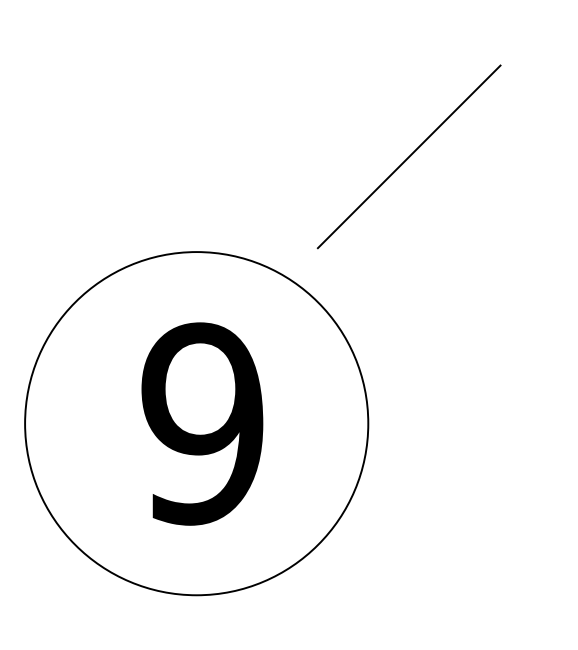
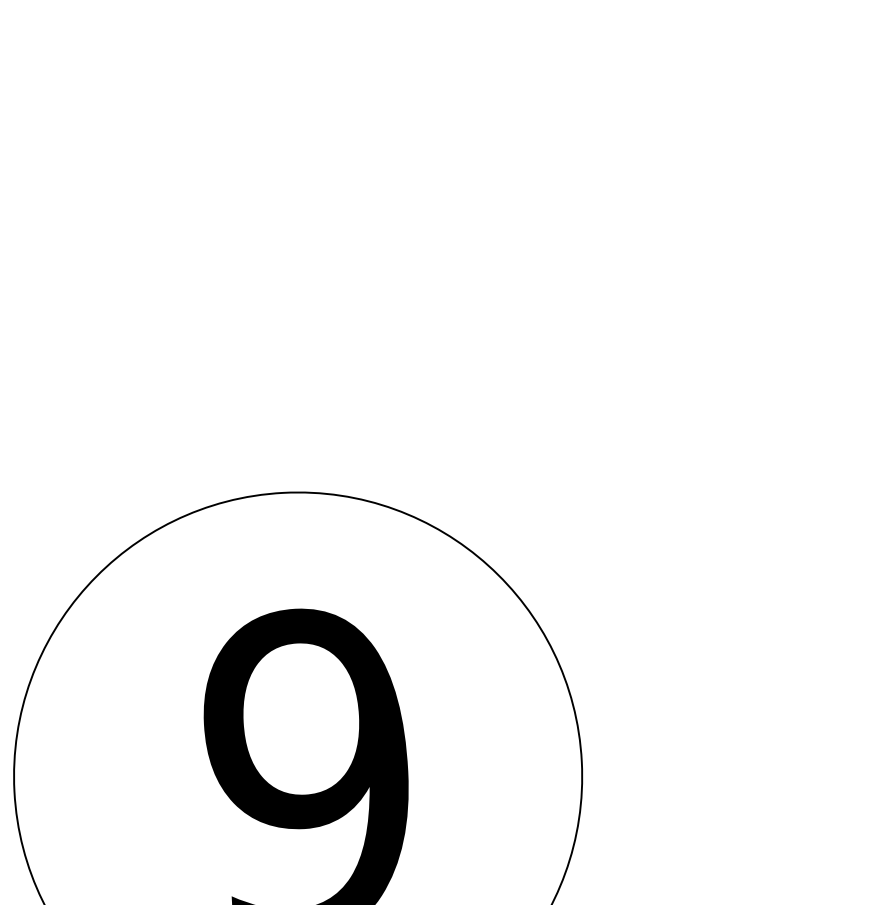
line: (408, 156) -> (625, 316), removed

